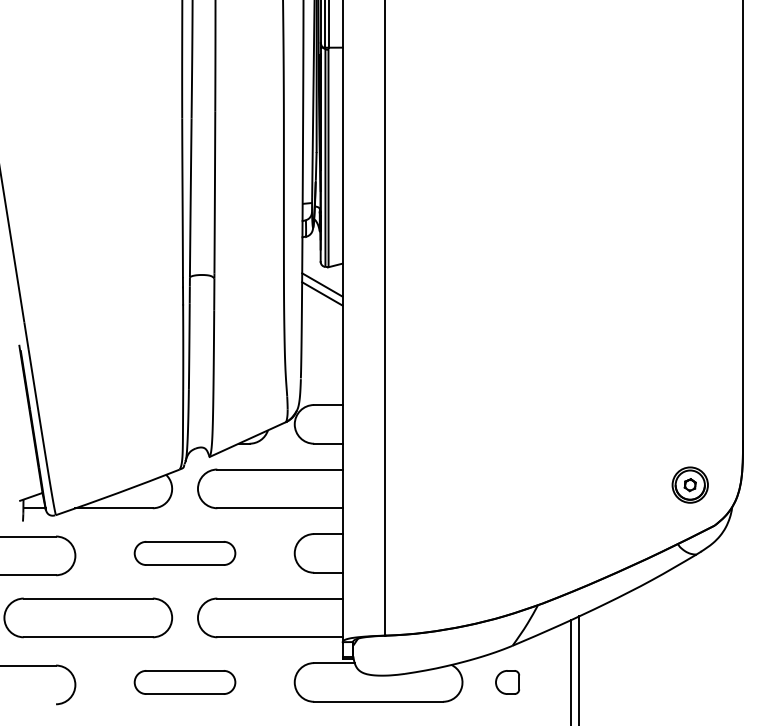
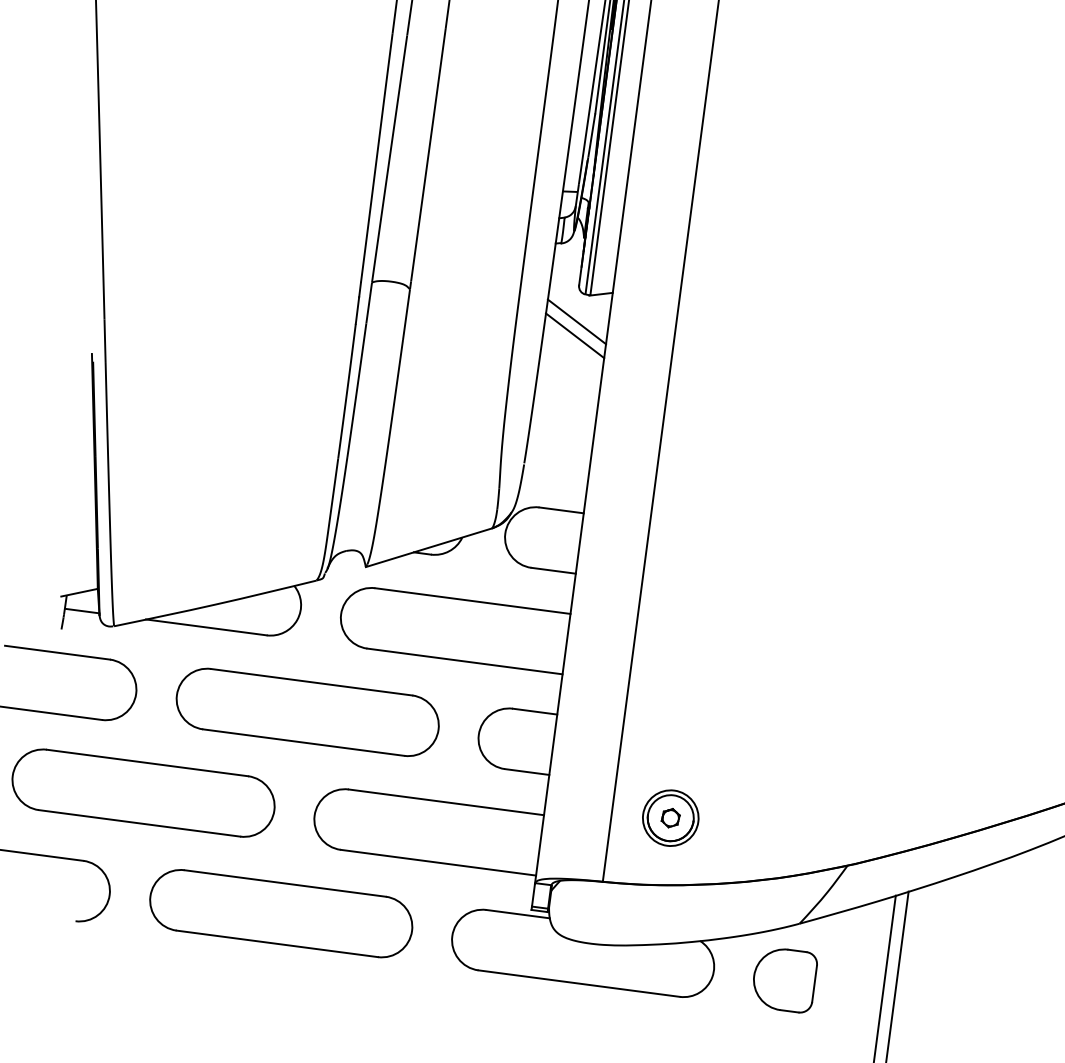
part: (184, 553) -> (306, 712), size x1.67
part: (422, 589) -> (670, 817), added
part: (184, 682) -> (280, 913), size x1.67
part: (507, 682) -> (784, 979), size x1.67

